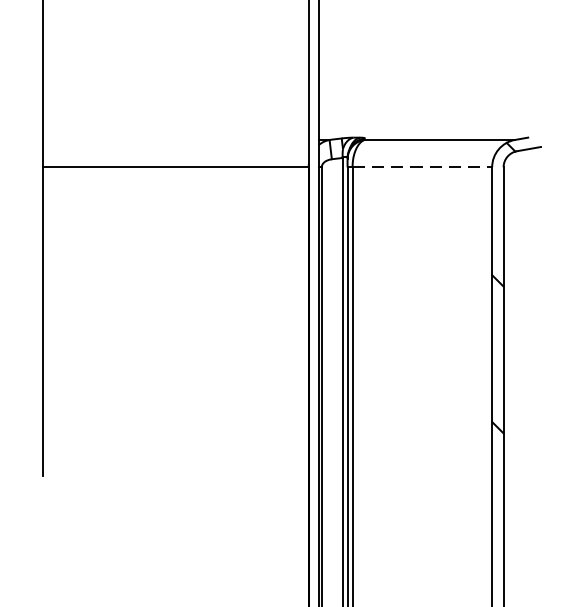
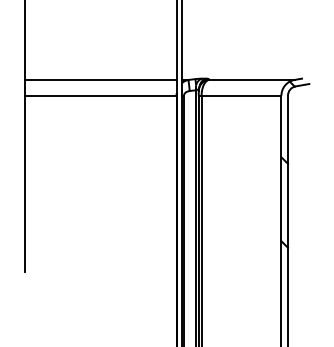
line: (175, 139) -> (100, 79), added
line: (422, 167) -> (241, 95), dashed -> solid

